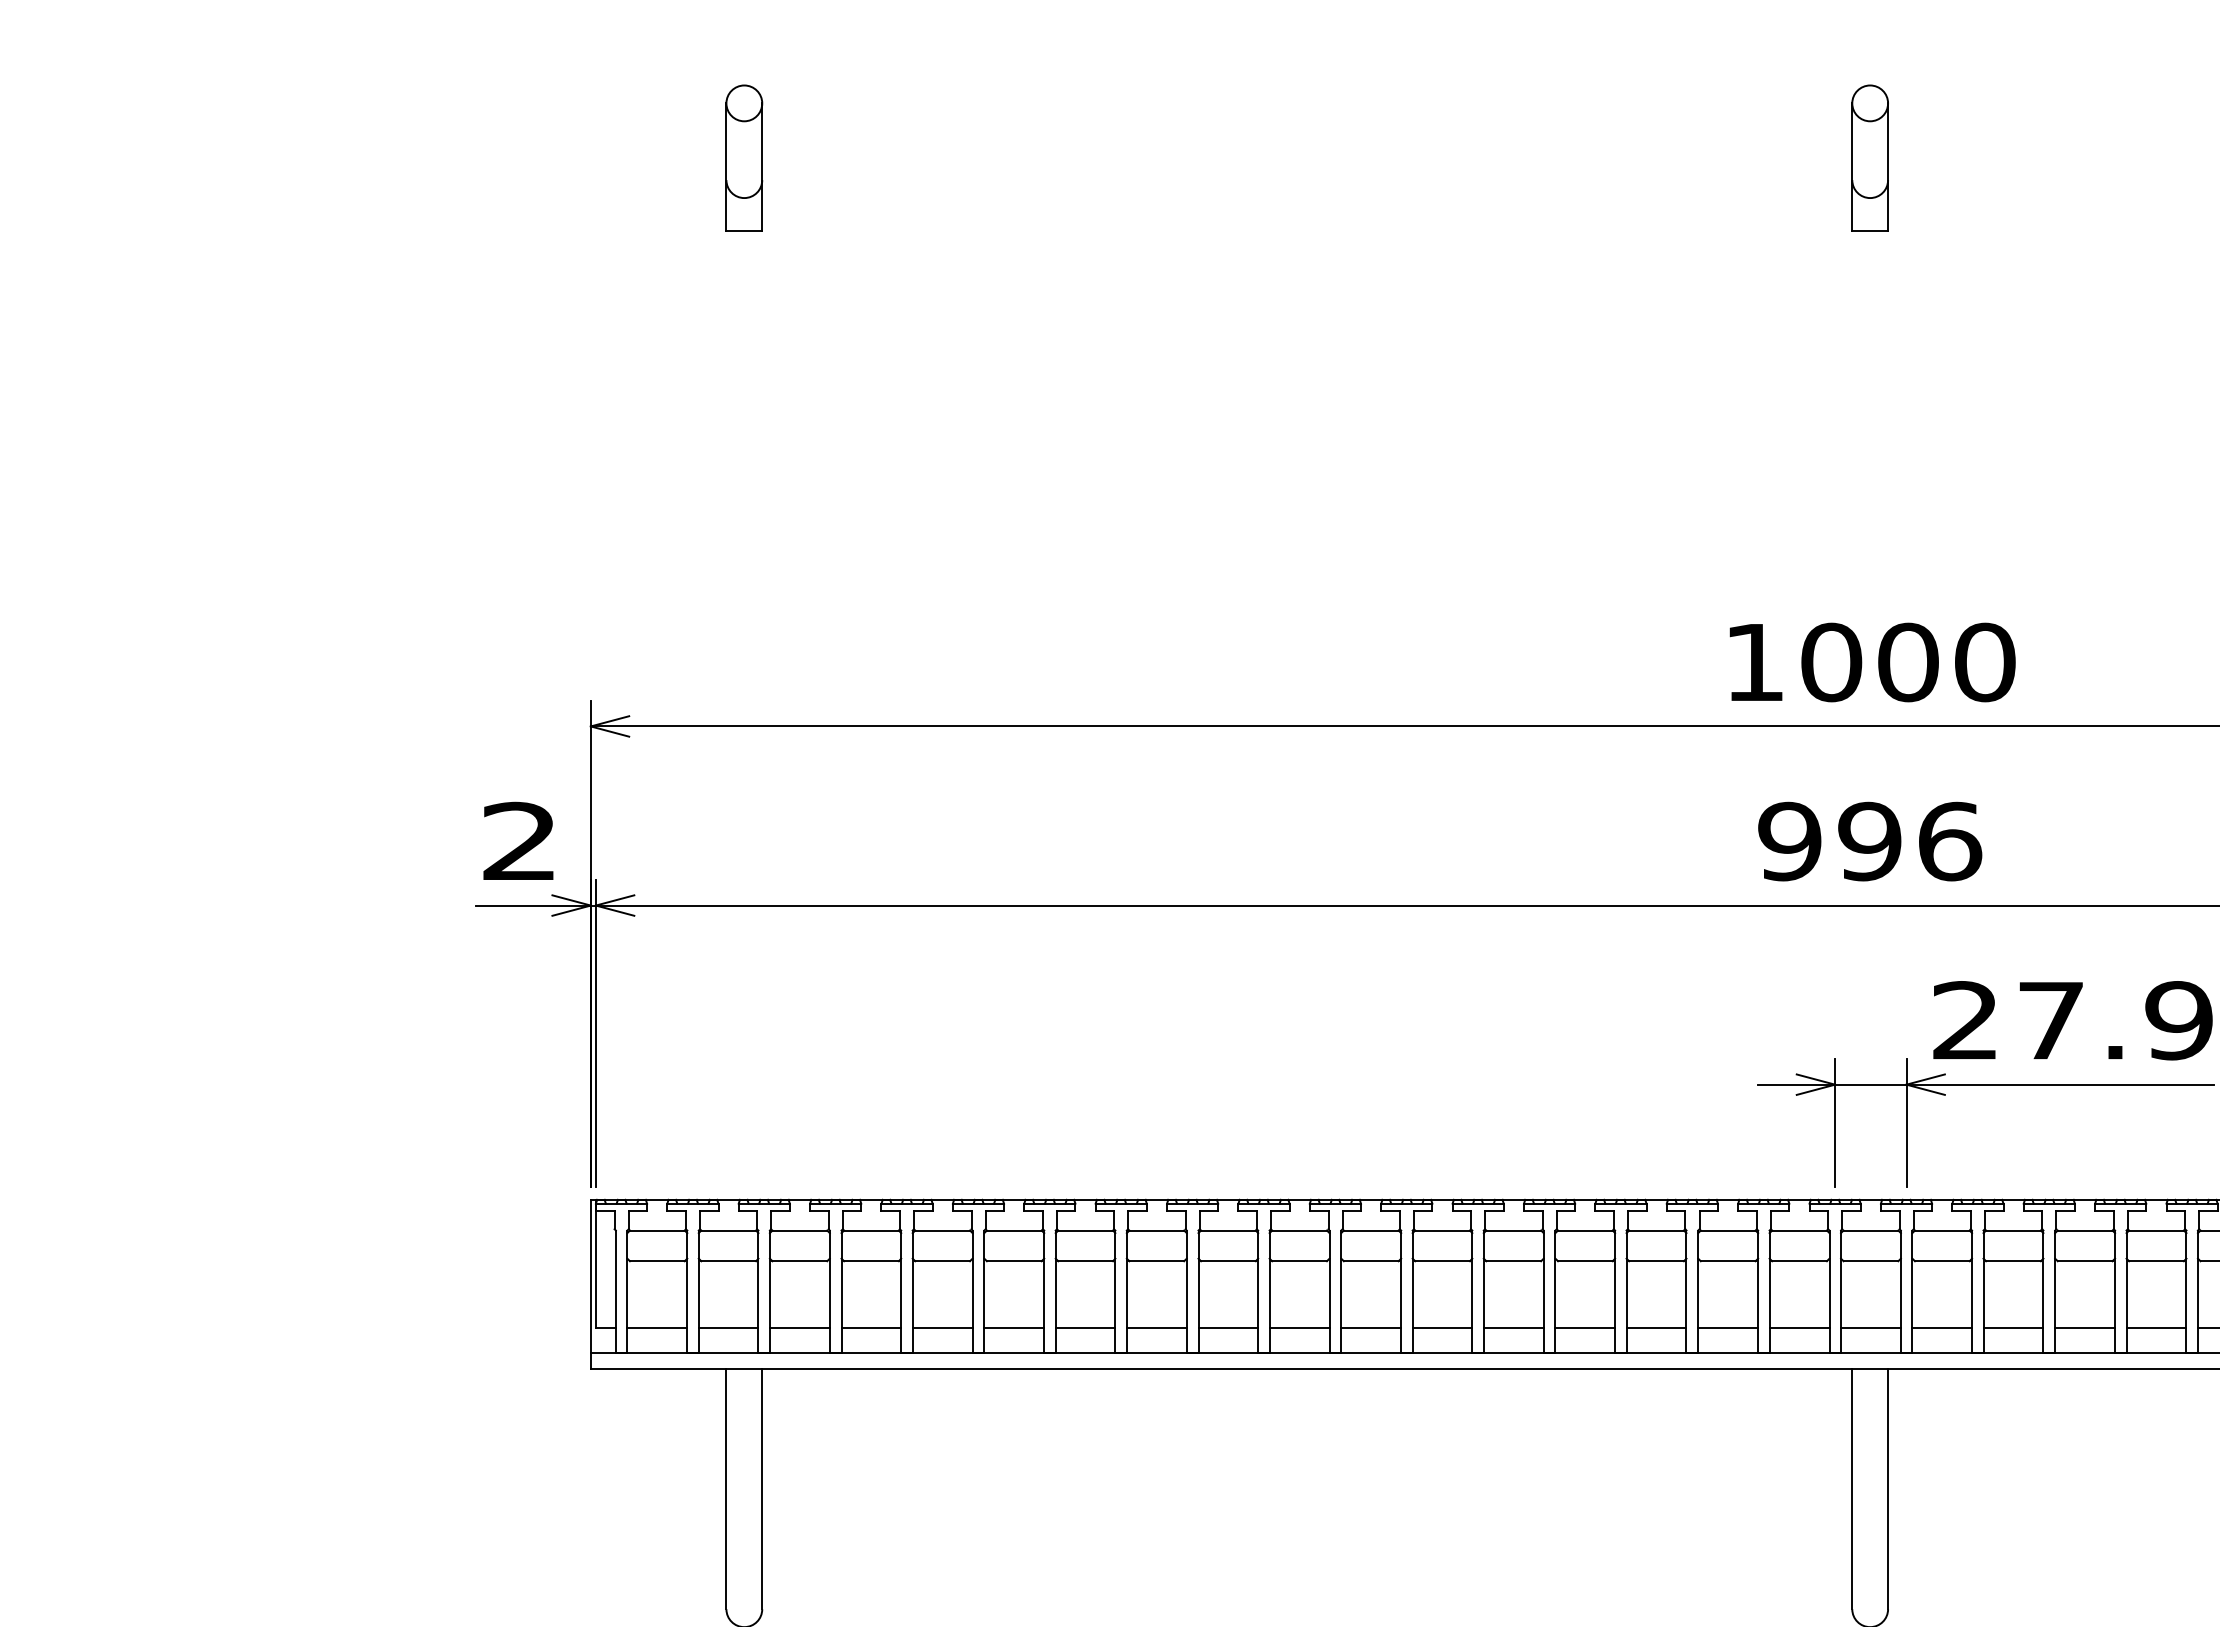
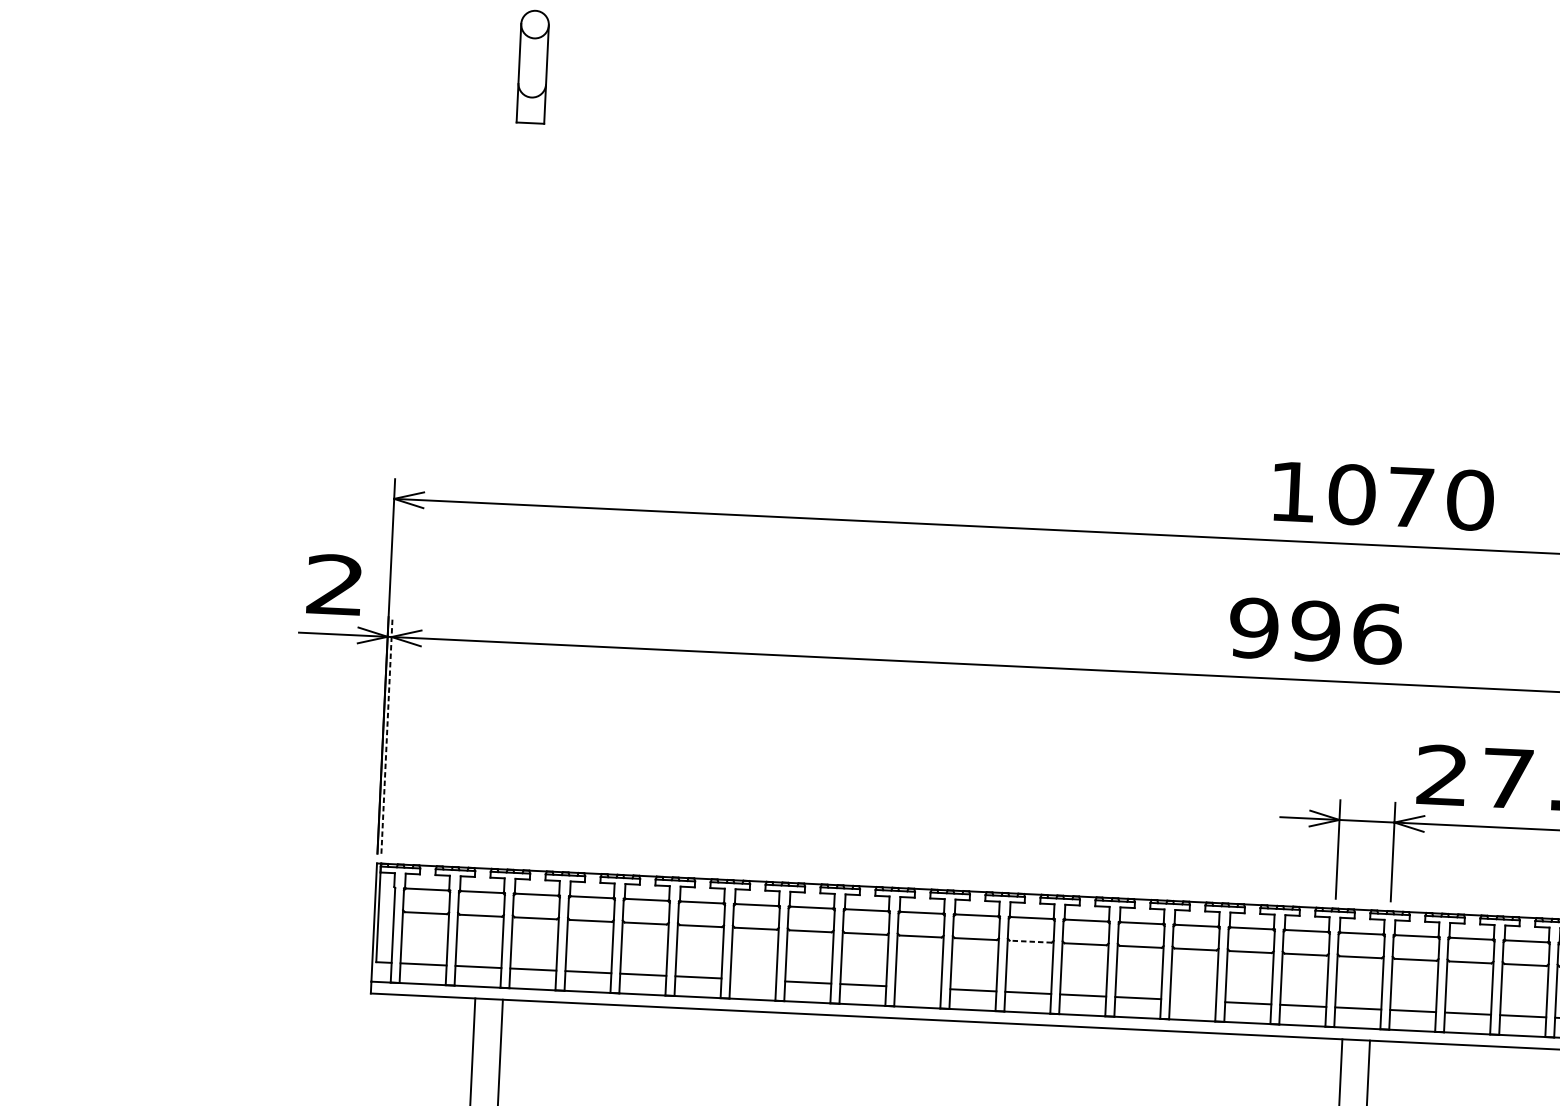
part: (1869, 157) -> (1399, 107), removed
text: (1908, 662) -> (1411, 497), 1000 -> 1070
text: (1870, 841) -> (1316, 631), moved
line: (595, 1033) -> (386, 735), solid -> dashed
line: (1442, 1261) -> (1030, 941), solid -> dashed
line: (1085, 1327) -> (753, 979), removed
line: (1299, 1327) -> (918, 987), removed
line: (1656, 1327) -> (1193, 1000), removed

